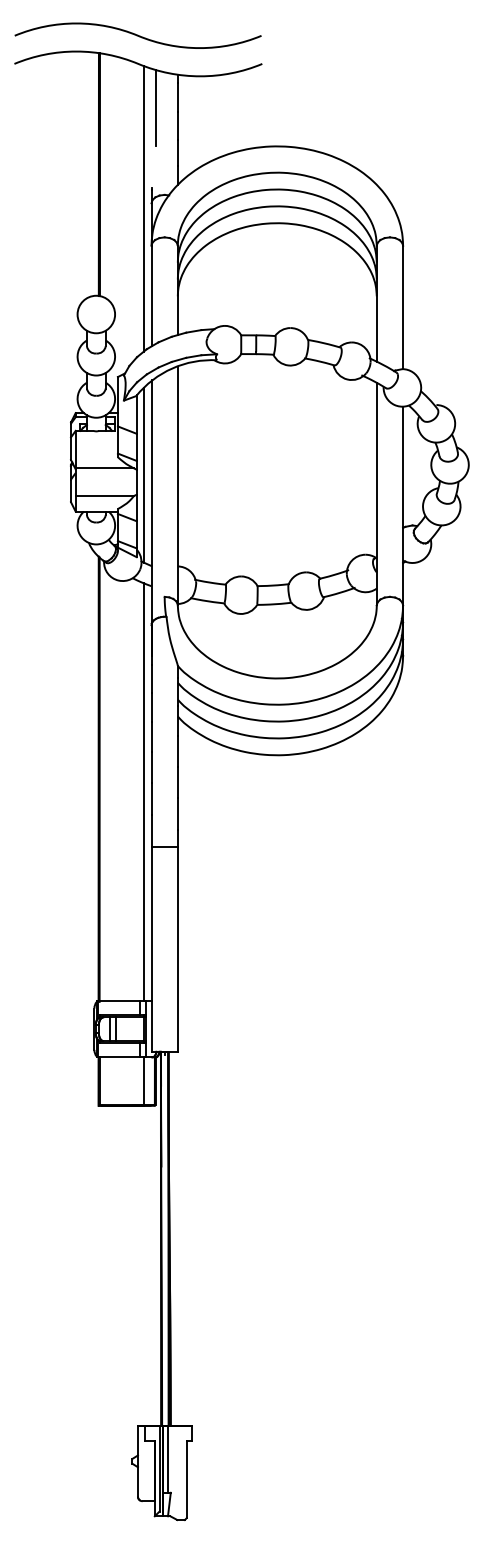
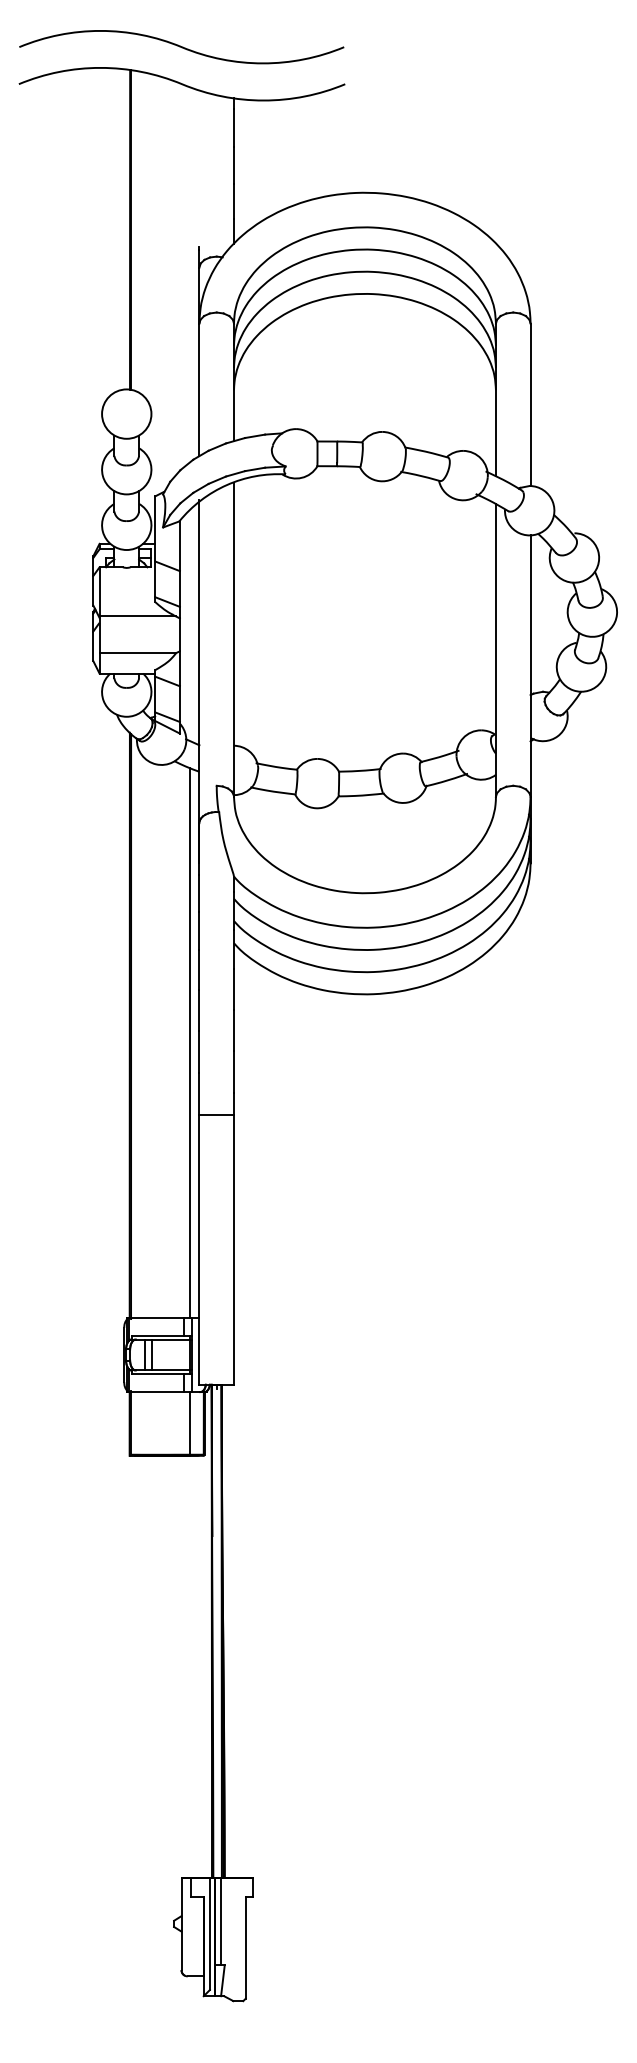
line: (156, 108) -> (205, 142), removed
line: (144, 209) -> (189, 275), removed
line: (144, 475) -> (189, 625), removed

